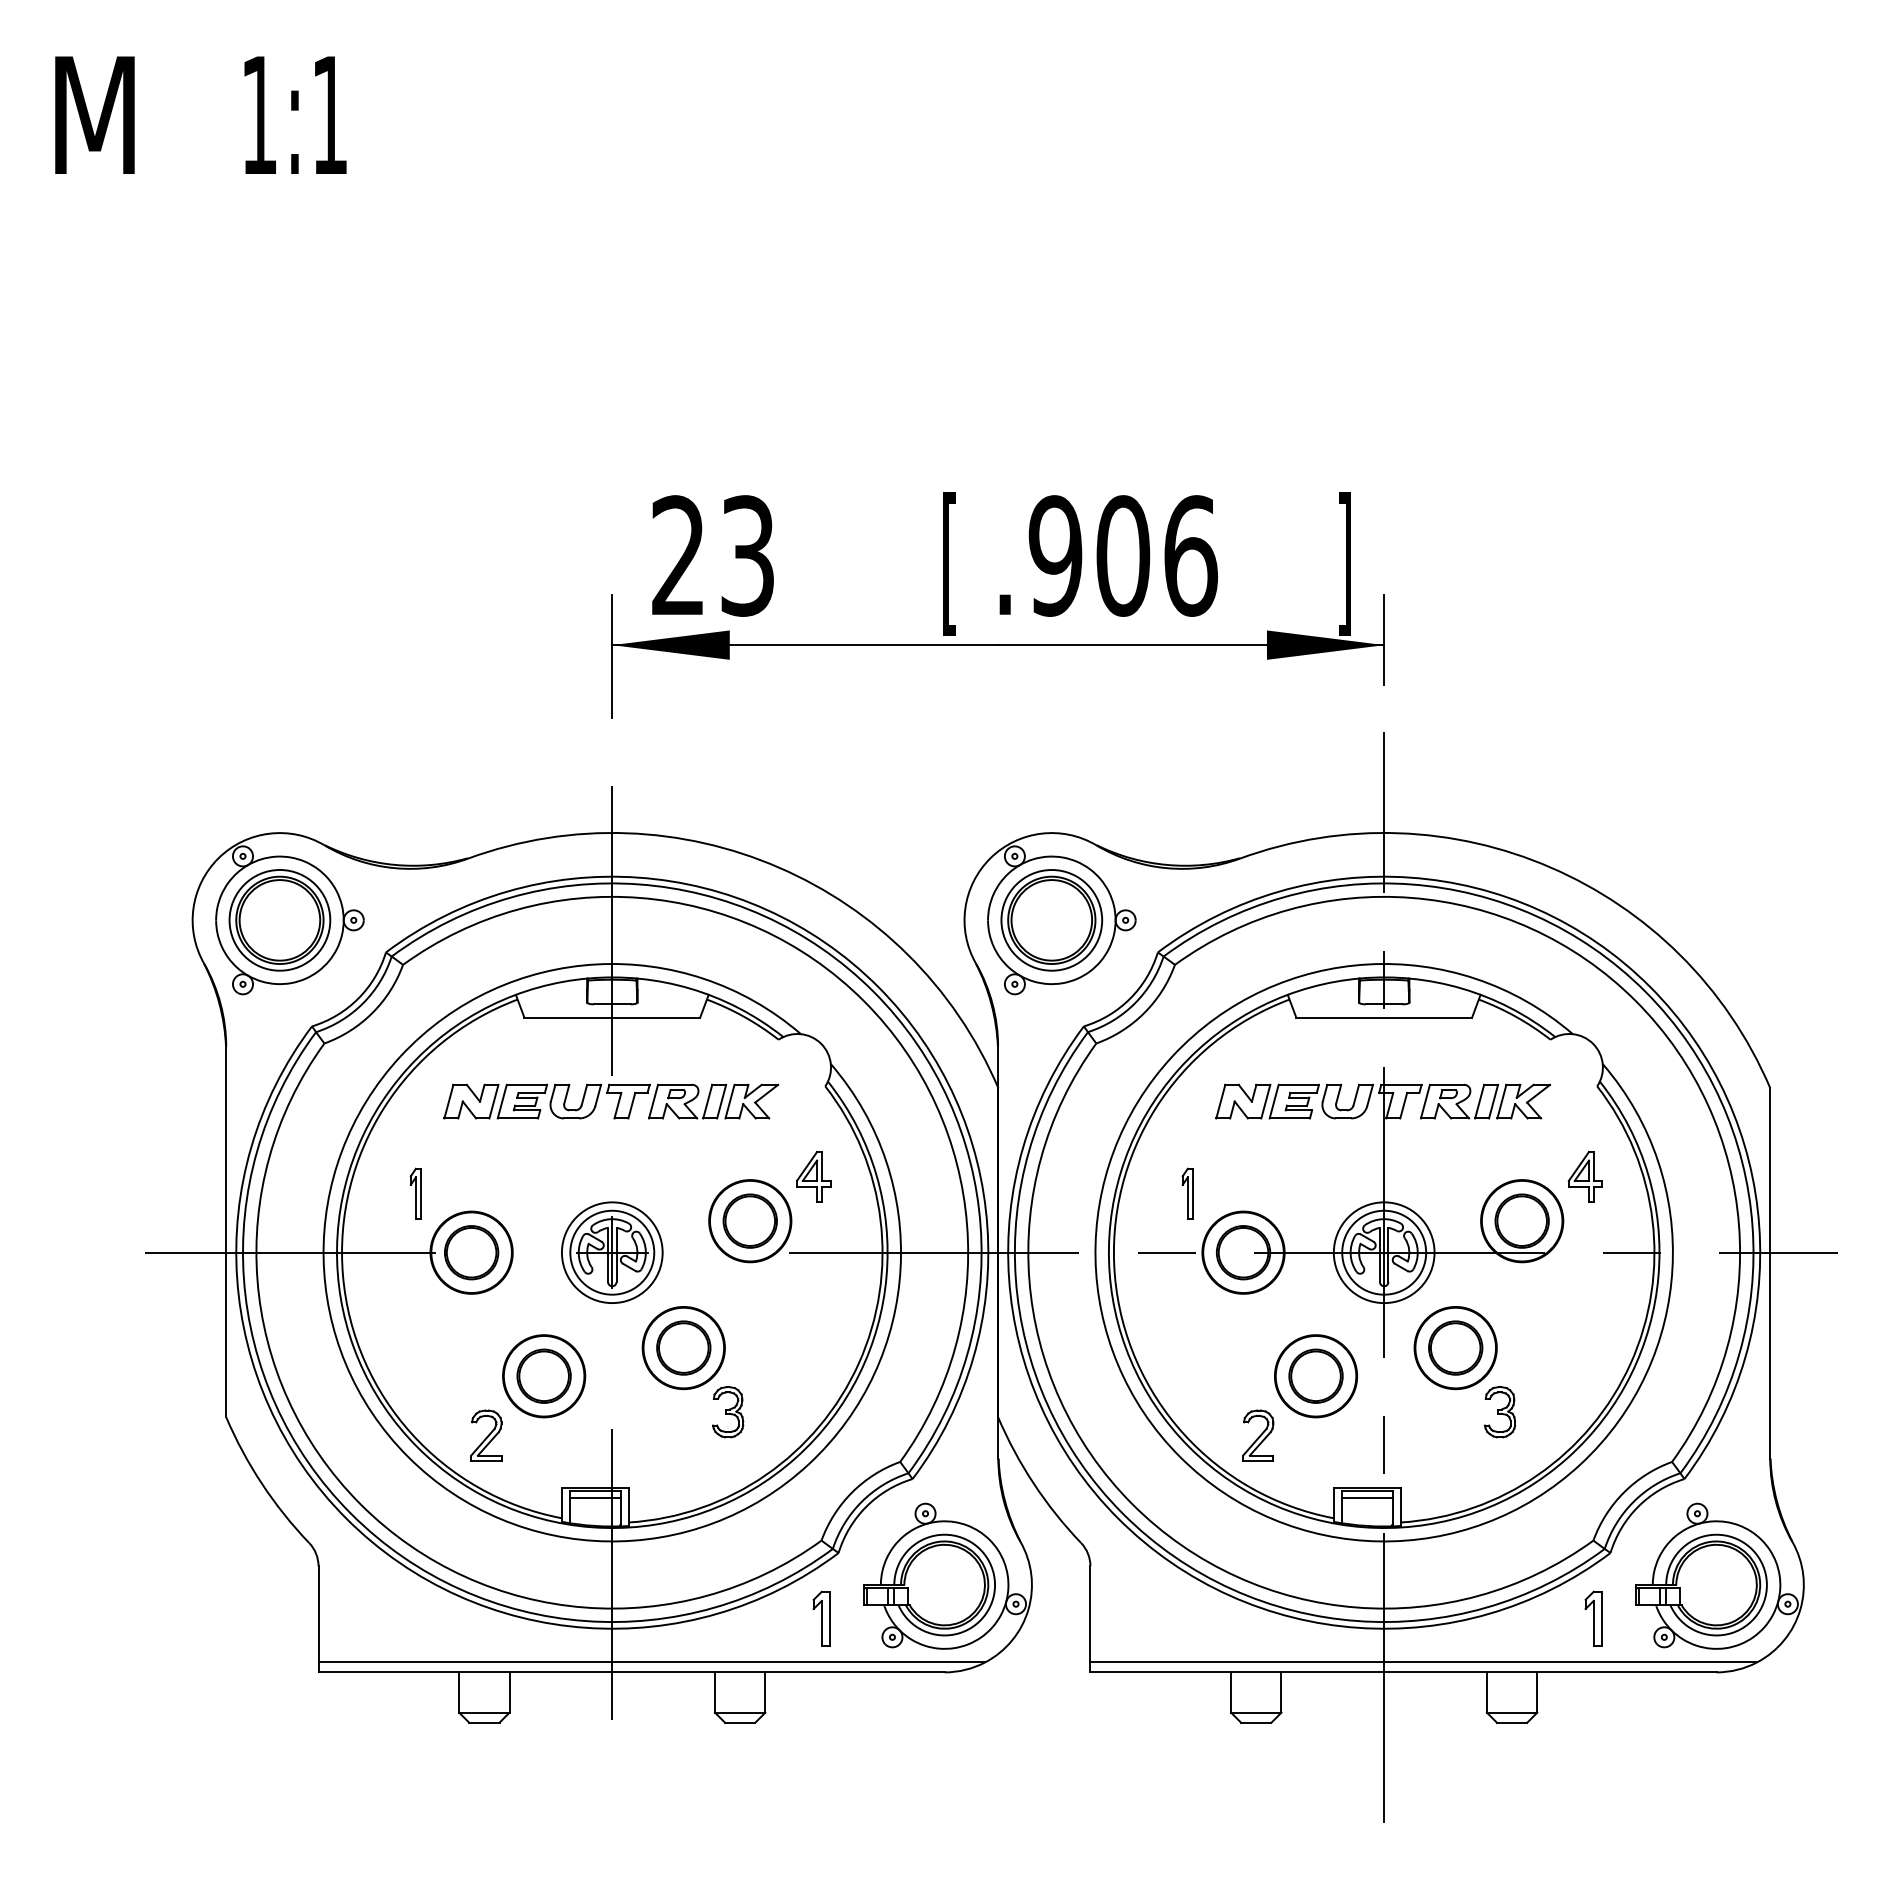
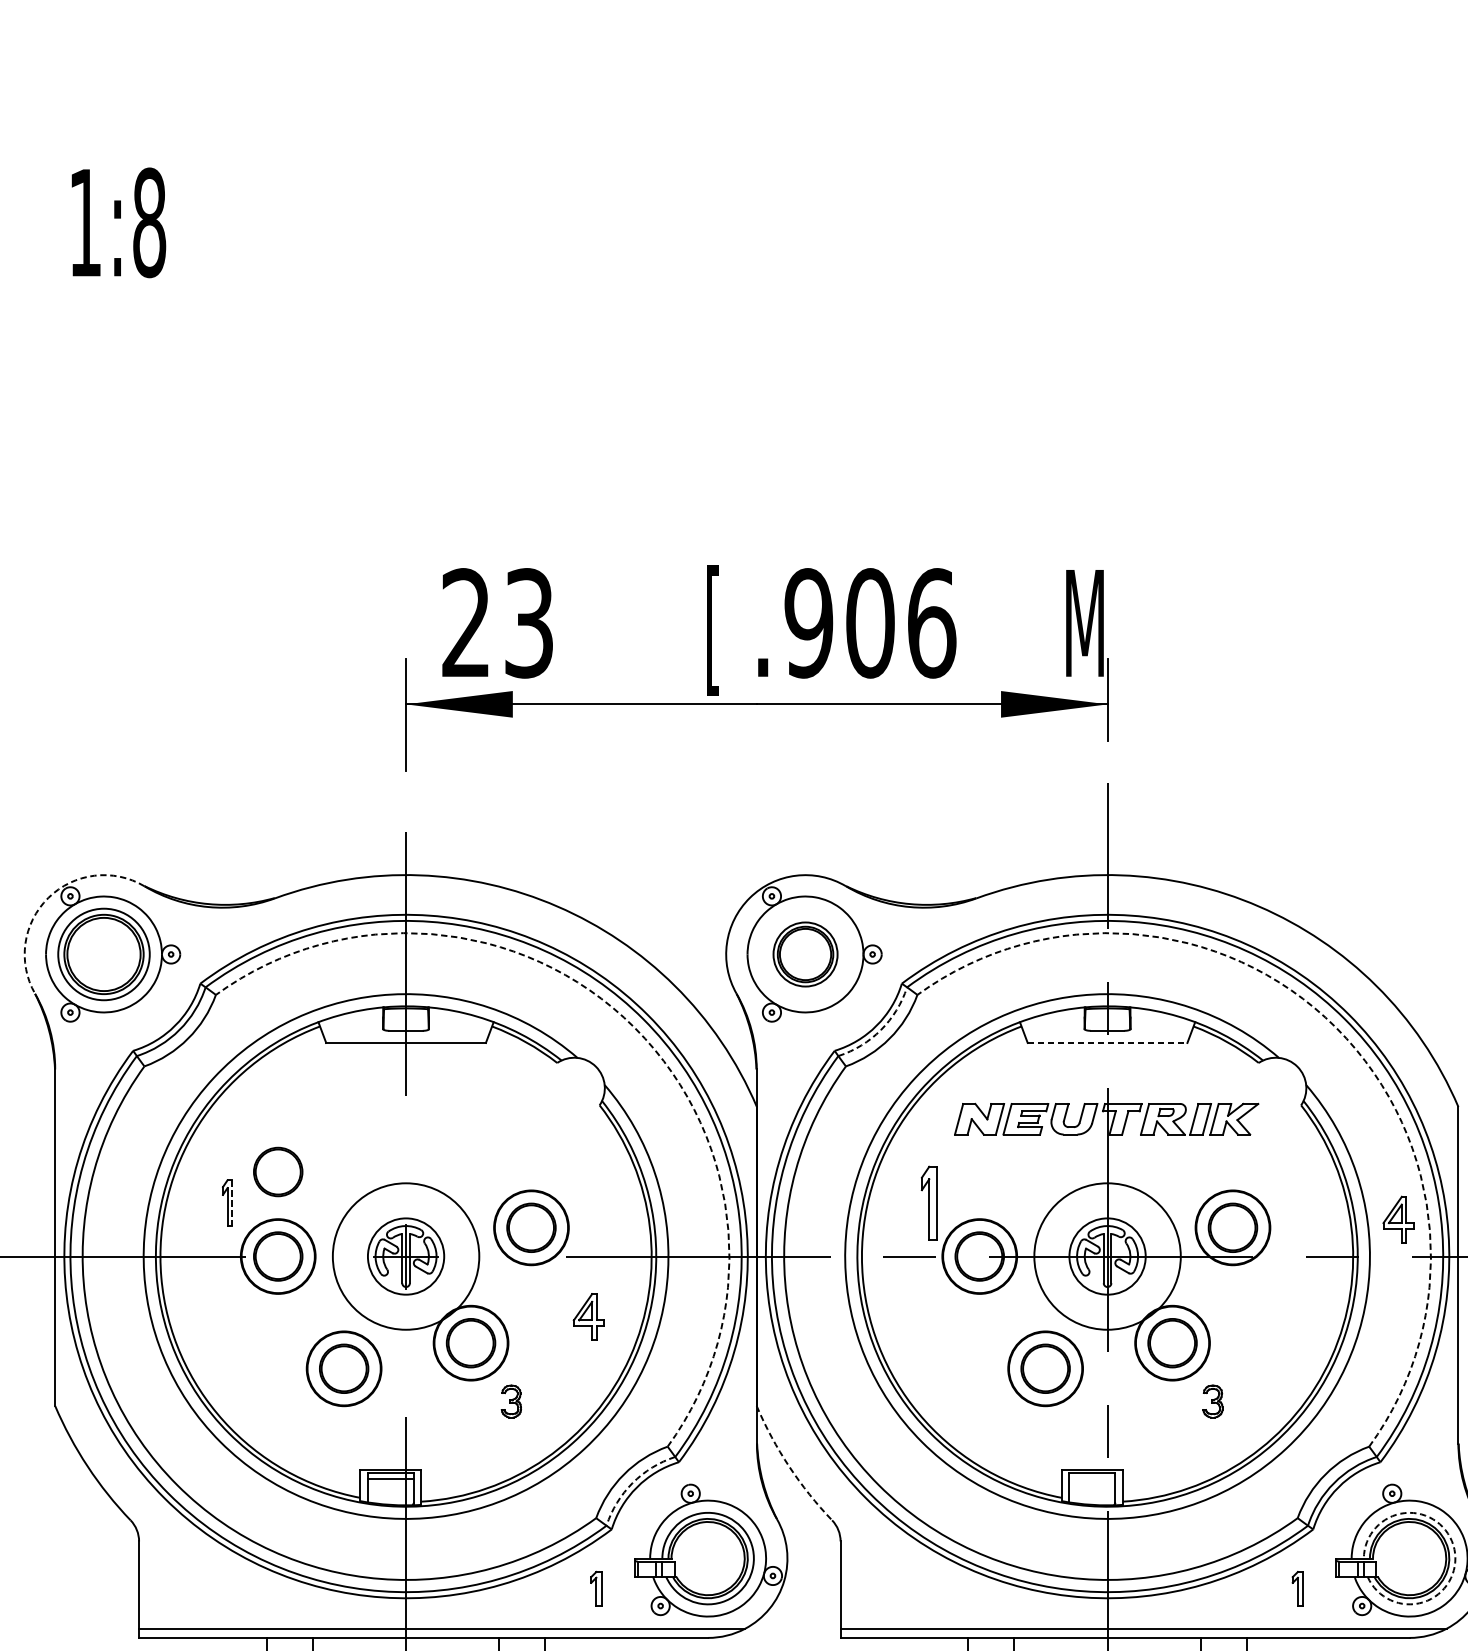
text: (330, 115) -> (149, 223), 1:1 -> 1:8
text: (1359, 563) -> (1085, 630), ] -> M
arc: (218, 858) -> (48, 898), solid -> dashed
part: (1051, 920) -> (805, 954), size x0.7
arc: (863, 1001) -> (634, 1028), solid -> dashed
arc: (1635, 1001) -> (1335, 1028), solid -> dashed
arc: (1134, 1003) -> (880, 1030), solid -> dashed
line: (1384, 1017) -> (1107, 1042), solid -> dashed
part: (617, 1102) -> (410, 1120), removed
part: (471, 1159) -> (278, 1171), added
part: (813, 1176) -> (588, 1316), moved
part: (1584, 1176) -> (1397, 1219), moved
part: (1187, 1193) -> (928, 1202), size x1.6
line: (420, 1194) -> (231, 1203), solid -> dashed
circle: (611, 1252) -> (405, 1256), size x1.6
circle: (1383, 1252) -> (1106, 1256), size x1.6
part: (728, 1412) -> (511, 1401), size x0.7
part: (1500, 1412) -> (1213, 1401), size x0.7
part: (486, 1435) -> (291, 1422), removed
part: (1258, 1435) -> (993, 1422), removed
arc: (1033, 1483) -> (788, 1466), solid -> dashed
line: (1367, 1497) -> (1092, 1478), removed
arc: (861, 1502) -> (632, 1483), solid -> dashed
arc: (1765, 1574) -> (1454, 1548), solid -> dashed
part: (821, 1618) -> (596, 1588), size x0.7
part: (1593, 1618) -> (1297, 1588), size x0.7

